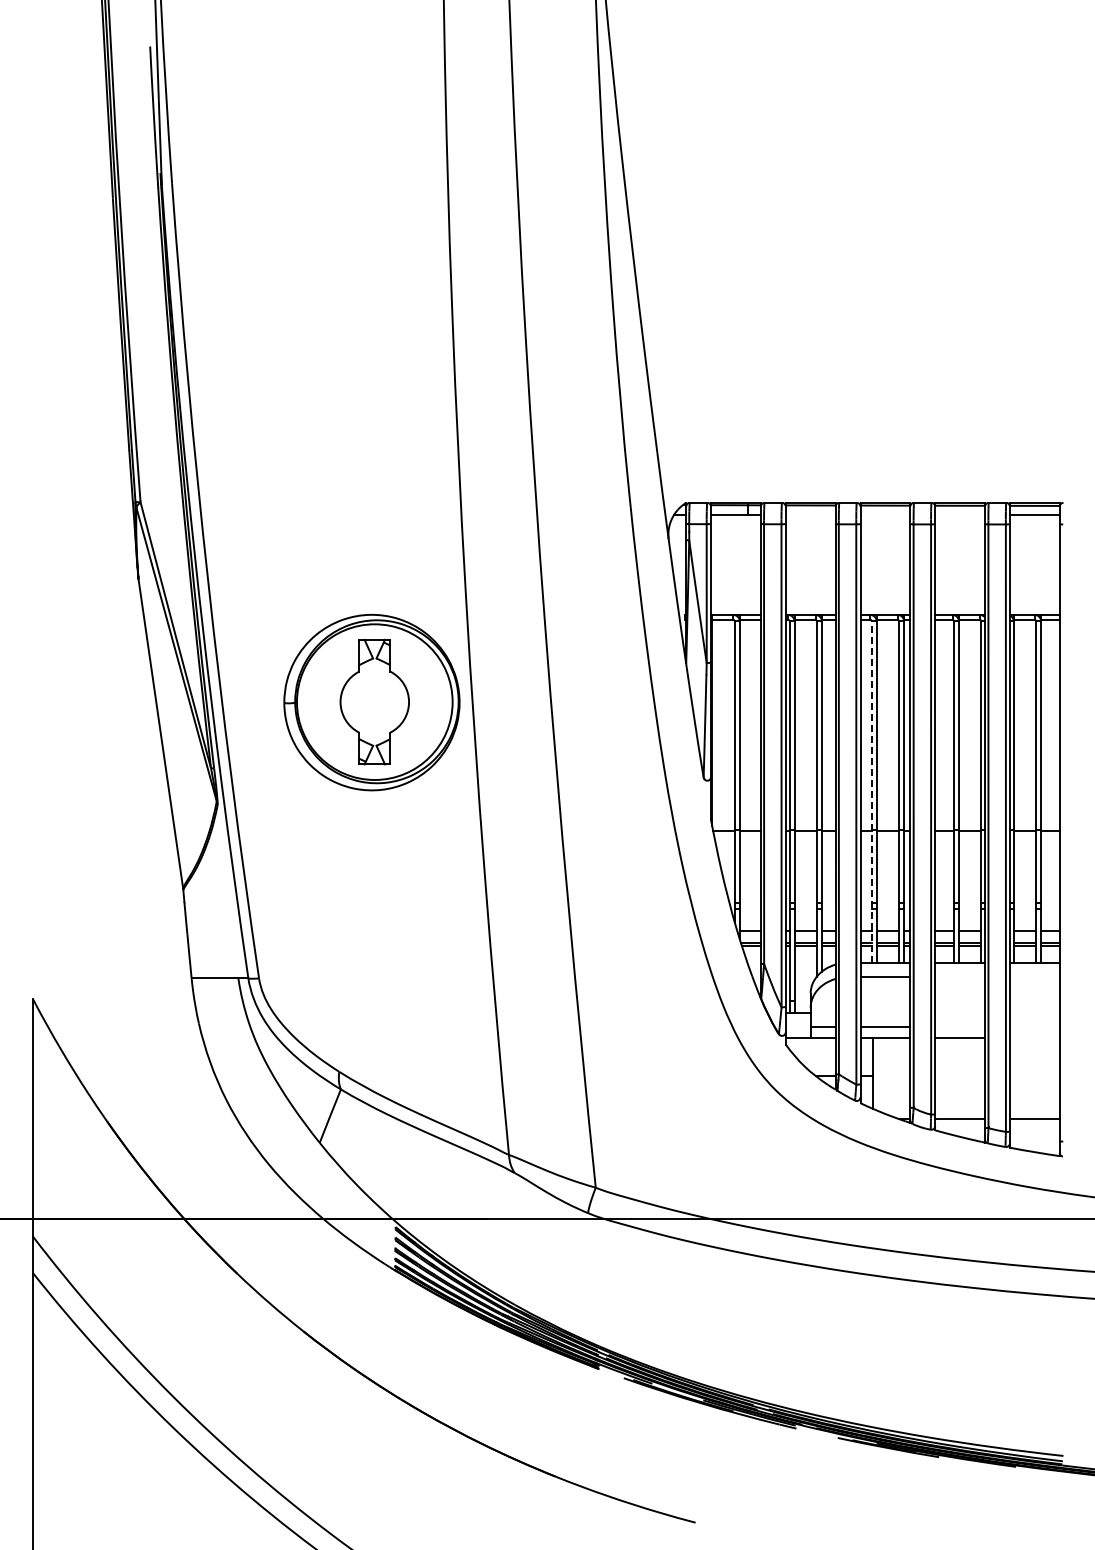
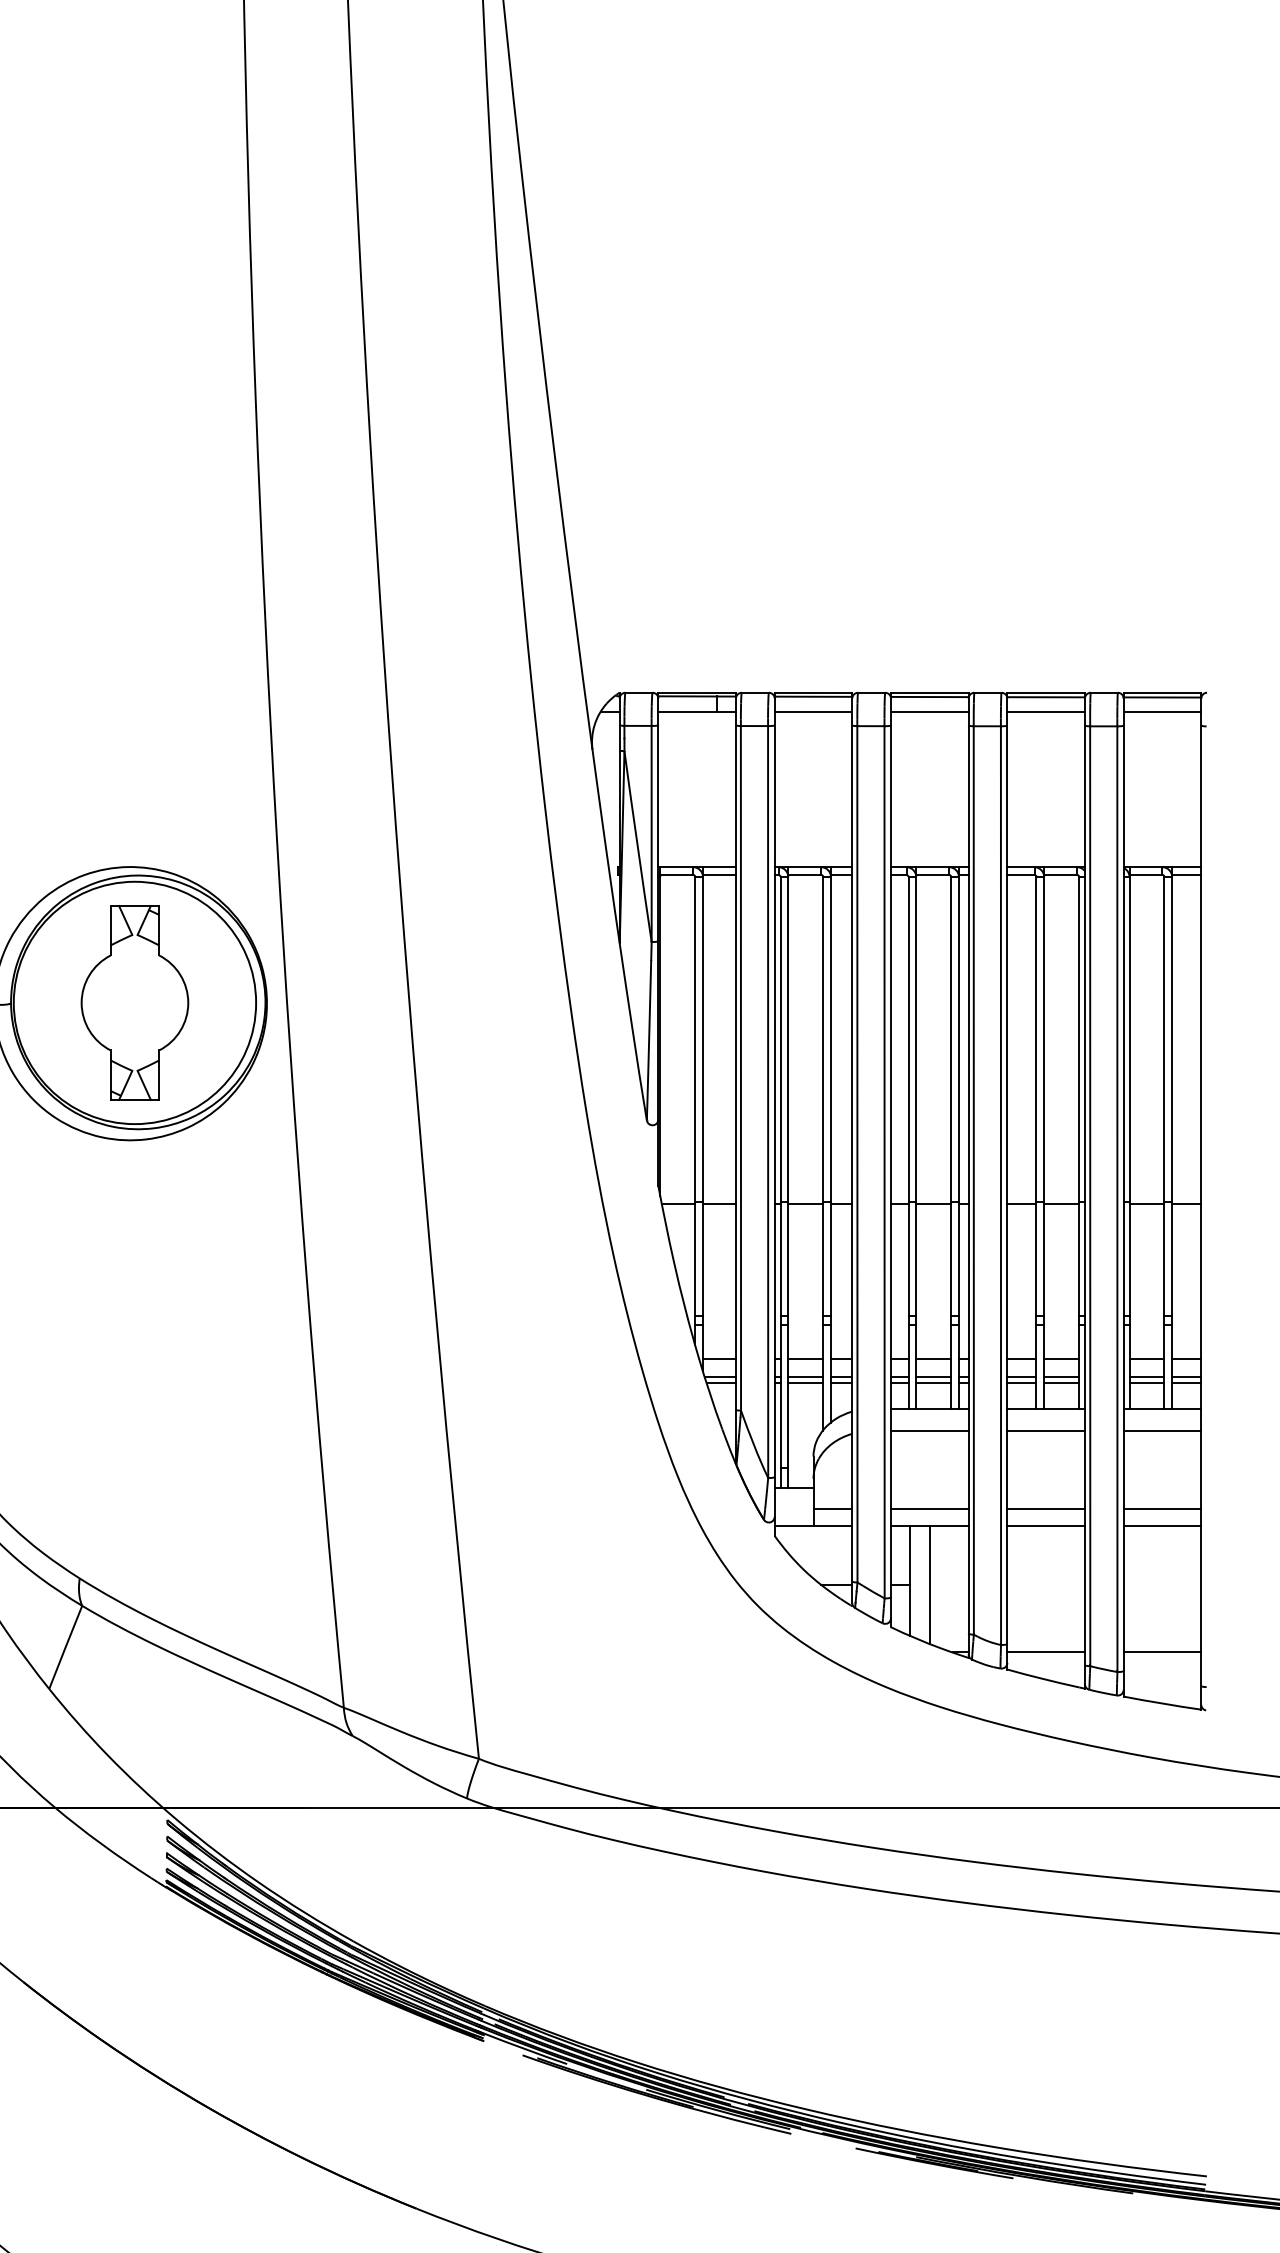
line: (810, 515) -> (813, 712), added
line: (885, 515) -> (929, 712), added
line: (960, 515) -> (1046, 712), added
line: (871, 792) -> (908, 1143), dashed -> solid
line: (960, 977) -> (1046, 1431), added
line: (1034, 977) -> (1161, 1431), added
line: (960, 1027) -> (1046, 1509), added
line: (1034, 1027) -> (1161, 1509), added
line: (1034, 1038) -> (1161, 1526), added
line: (885, 1075) -> (929, 1584), added

